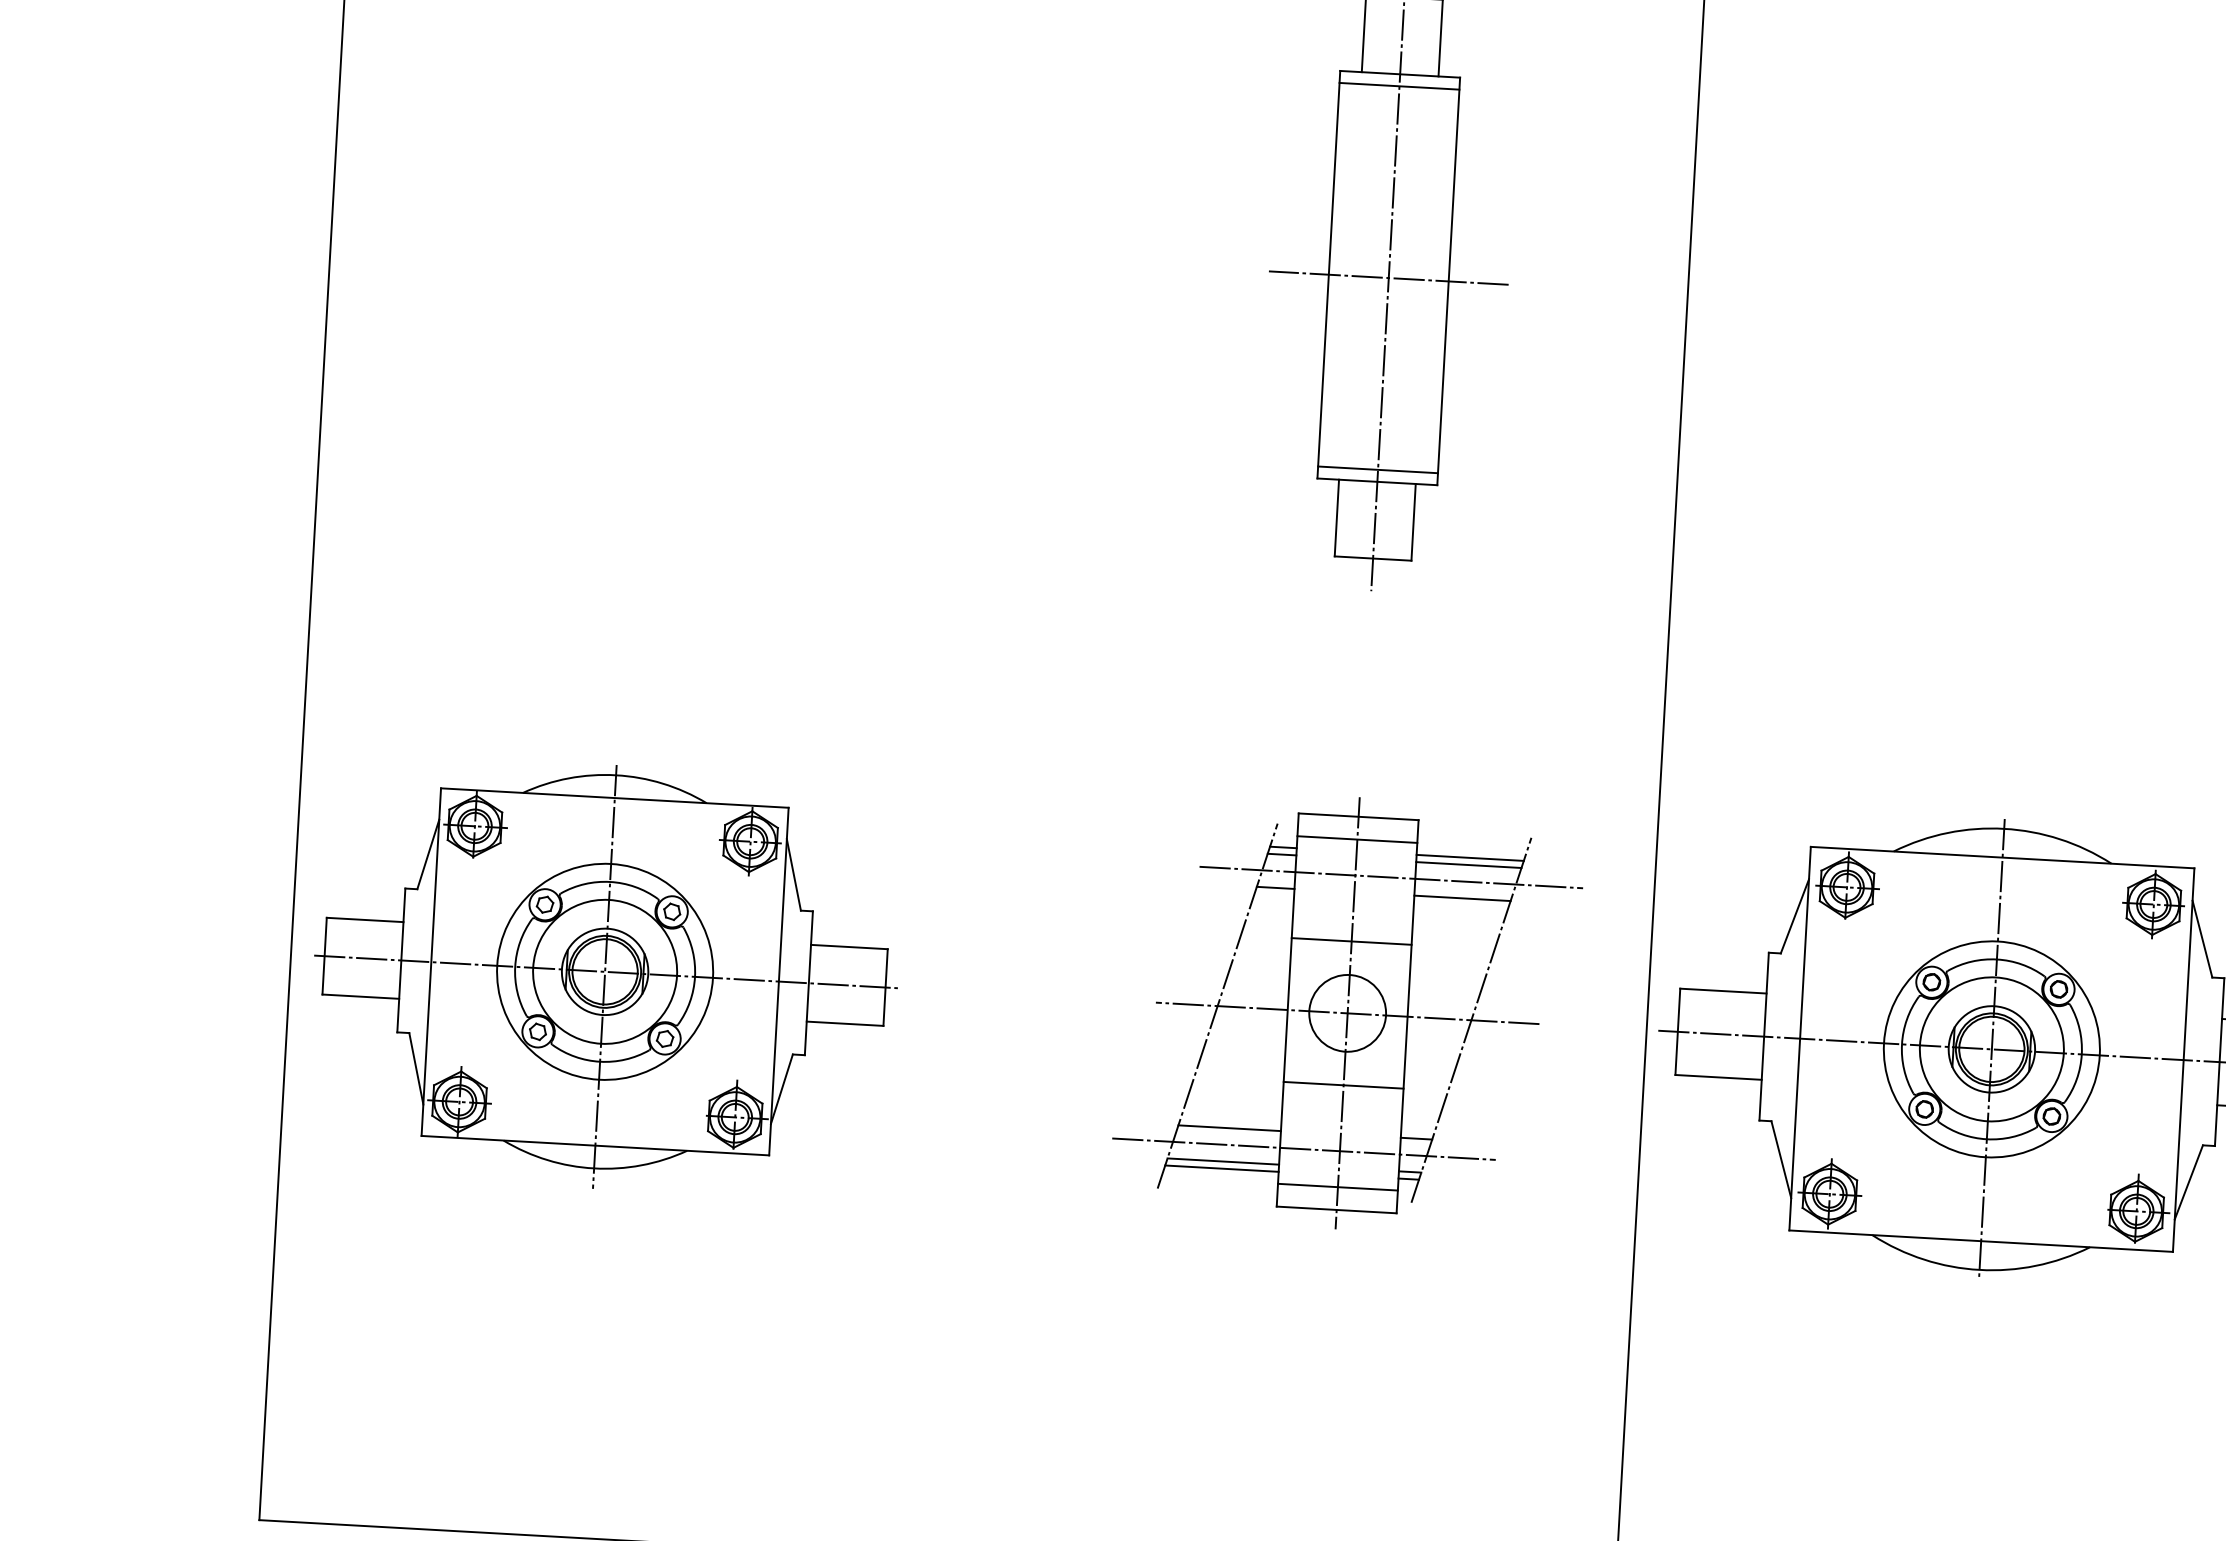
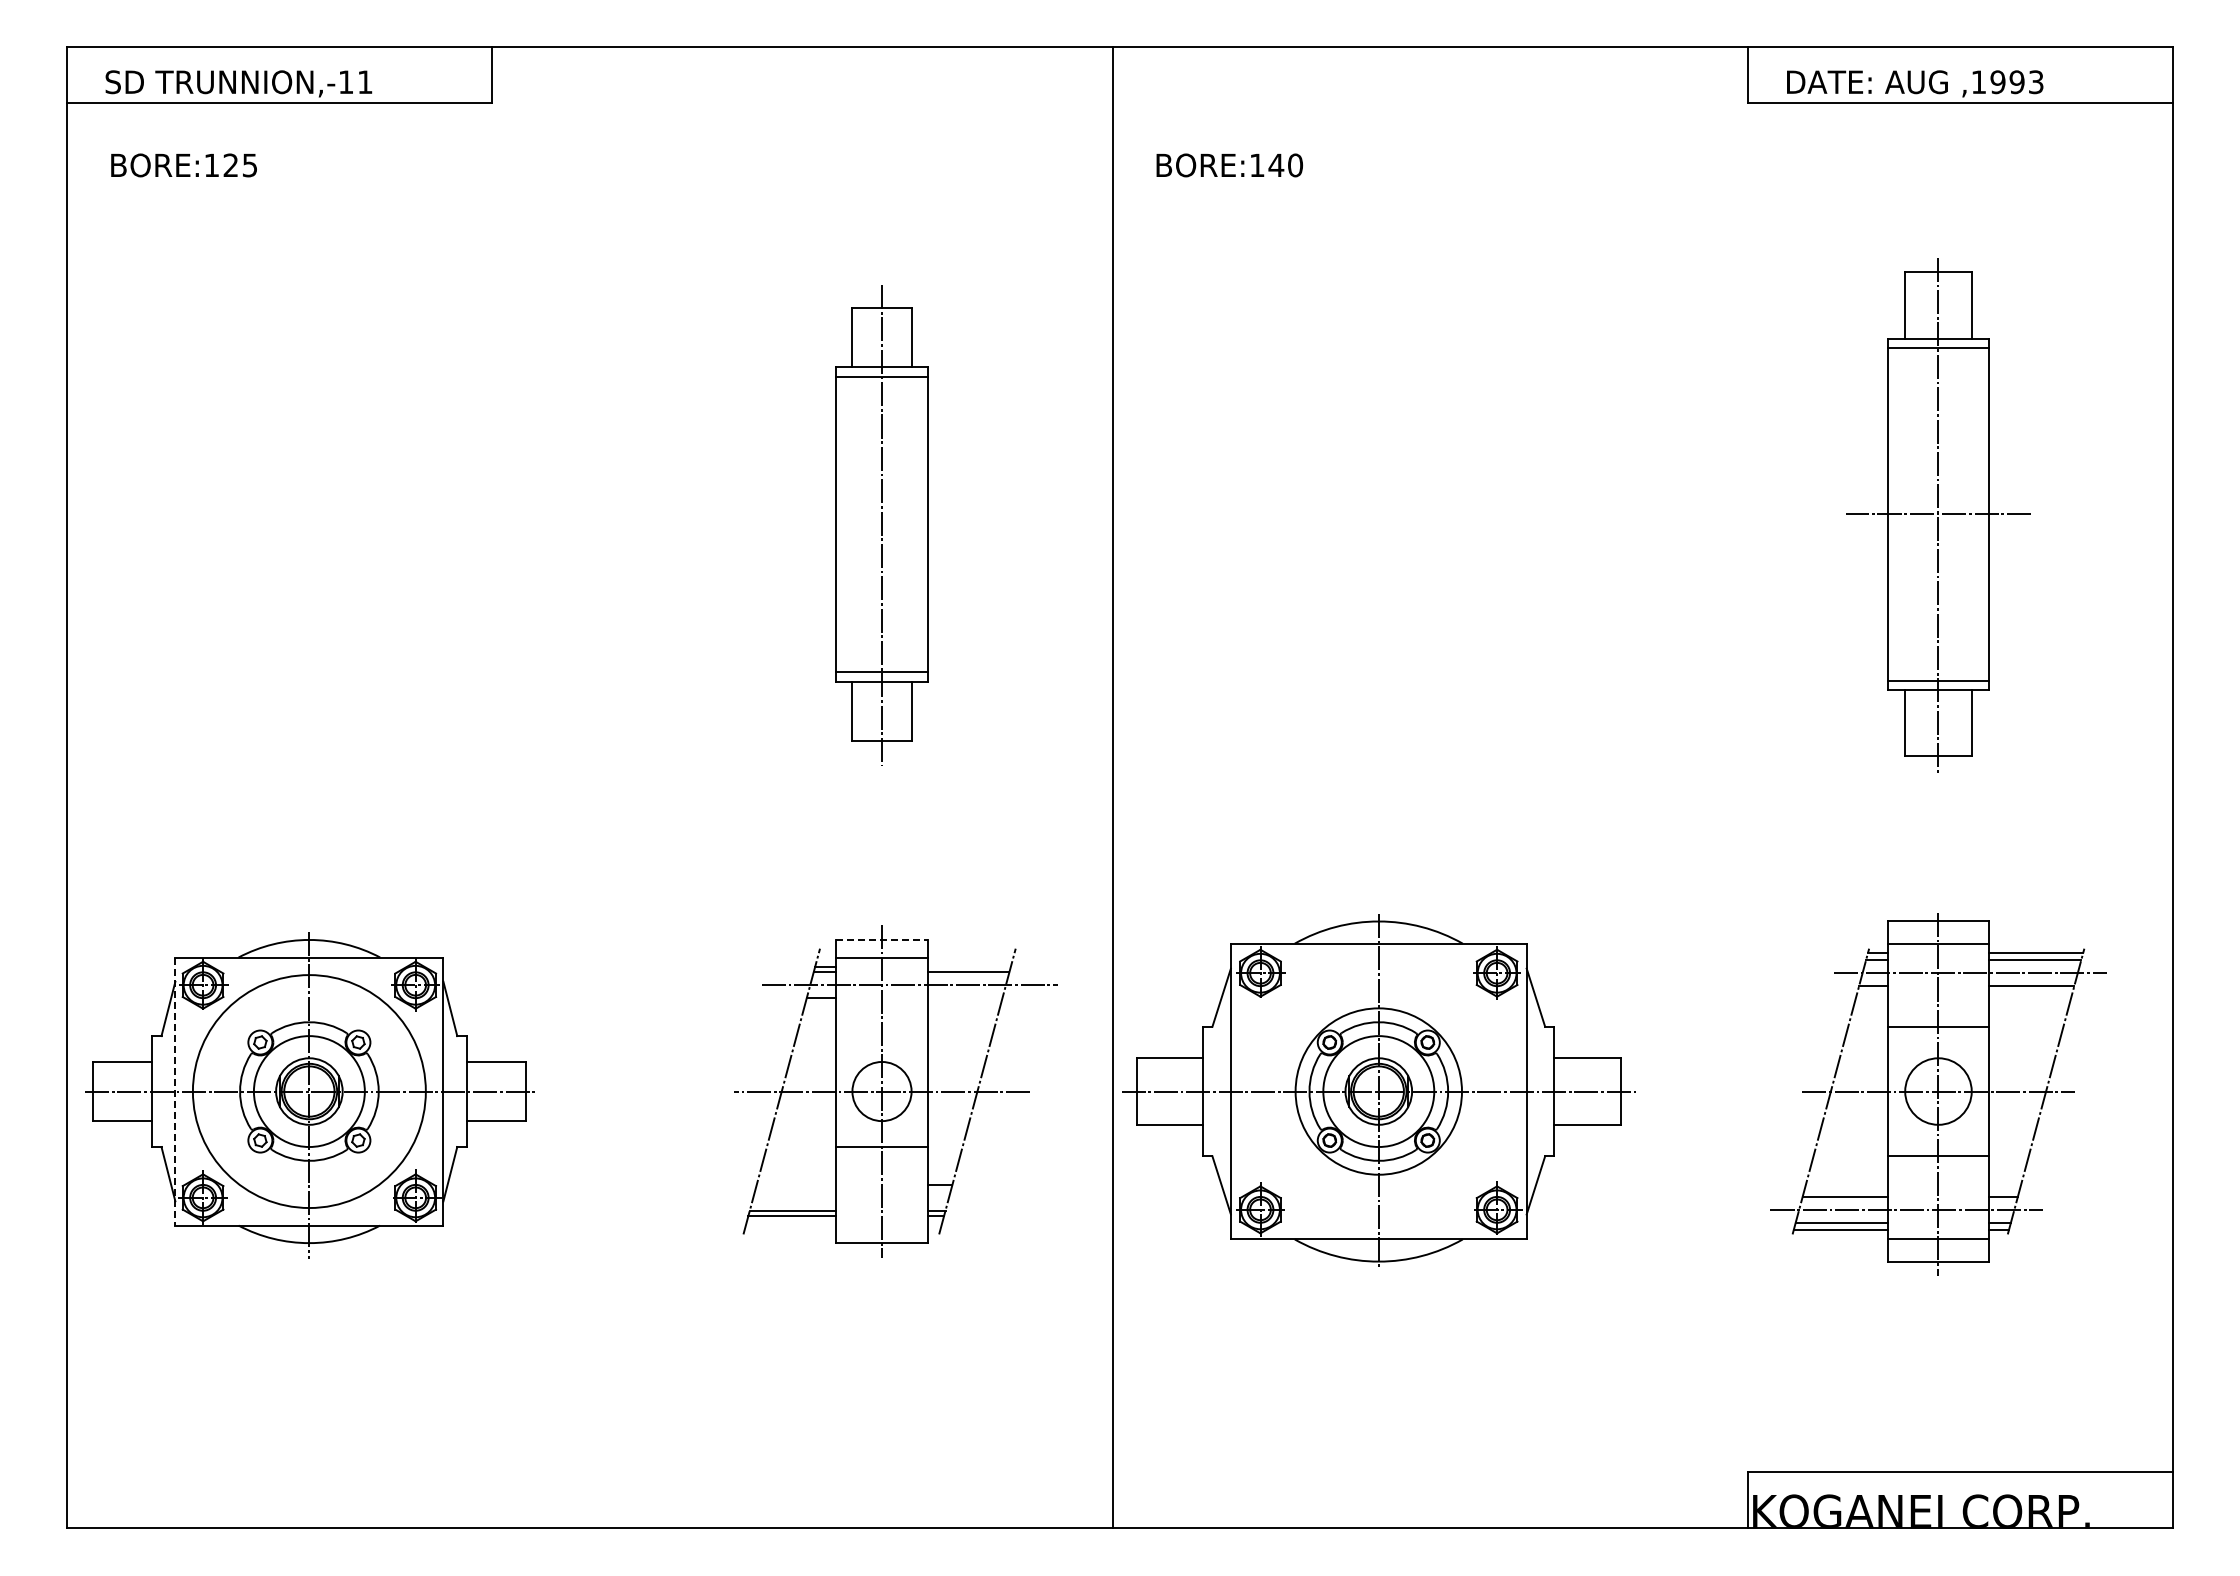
line: (1388, 277) -> (881, 524), removed
line: (1359, 816) -> (882, 939), solid -> dashed
line: (1470, 857) -> (969, 966), removed
line: (1462, 898) -> (965, 998), removed
line: (1350, 941) -> (881, 1036), removed
line: (431, 963) -> (175, 1092), solid -> dashed
circle: (605, 971) -> (309, 1091), size x1.4
line: (1228, 1127) -> (795, 1184), removed
line: (1304, 1148) -> (854, 1197), removed
line: (1337, 1187) -> (881, 1225), removed

